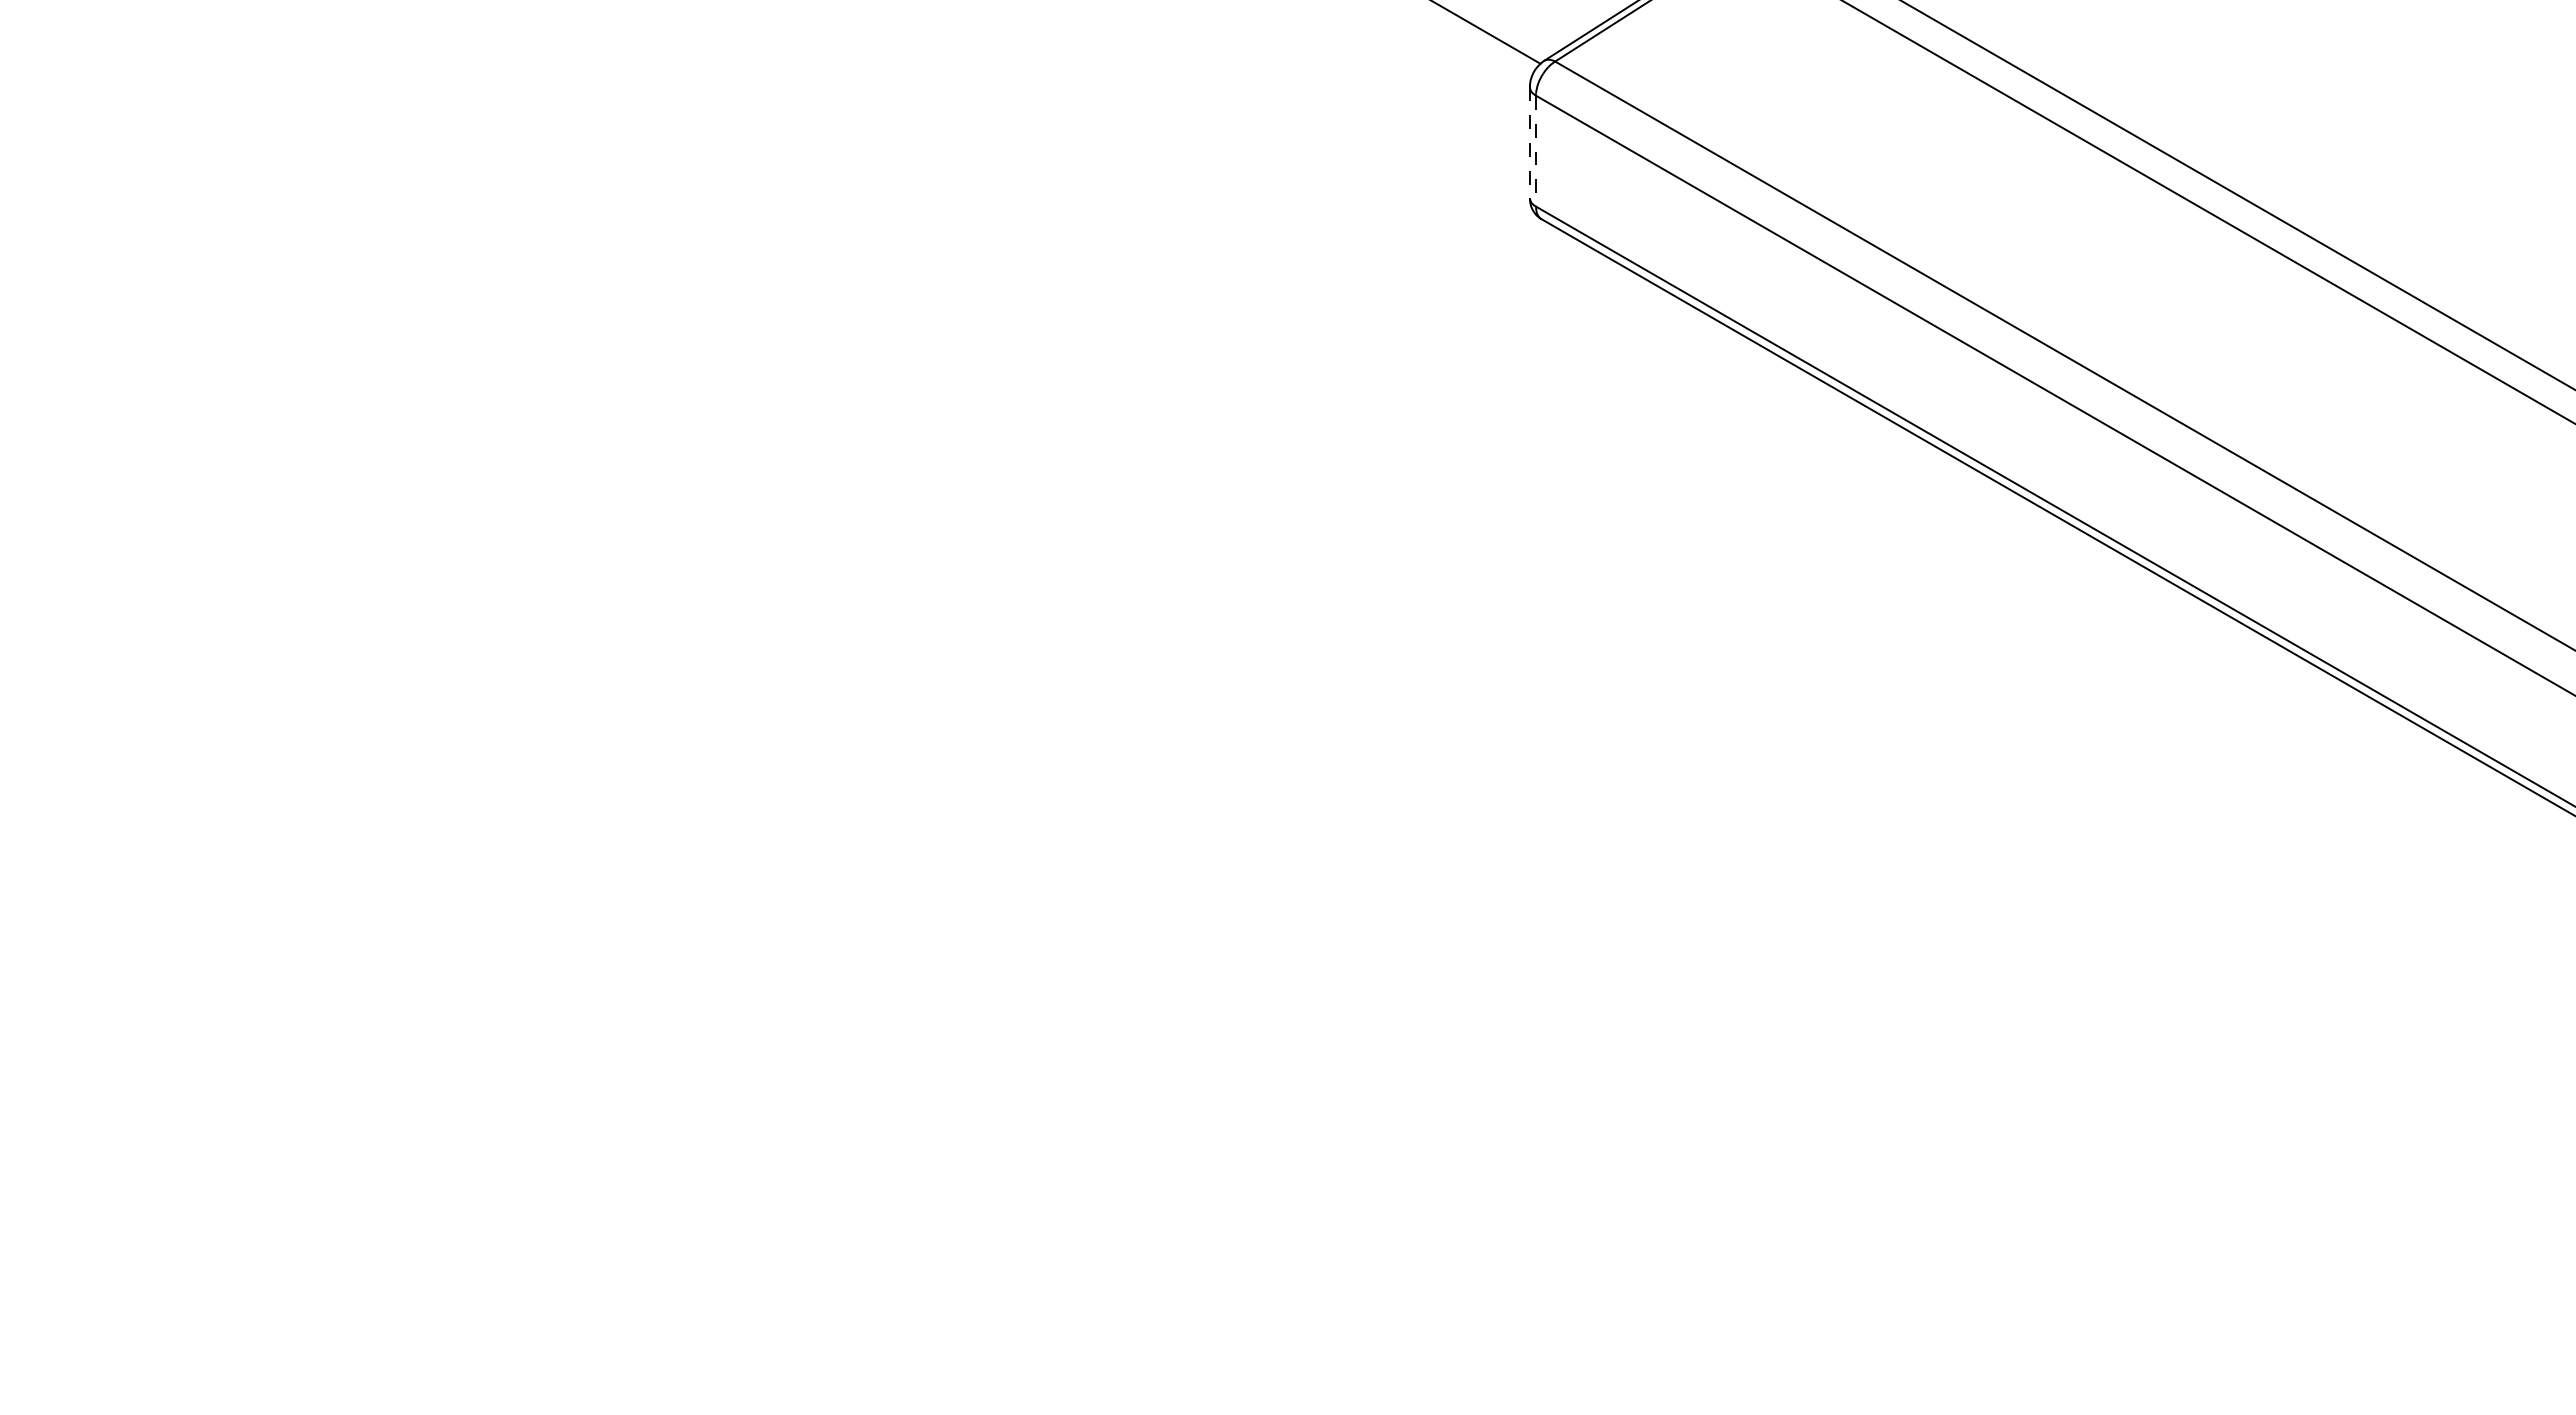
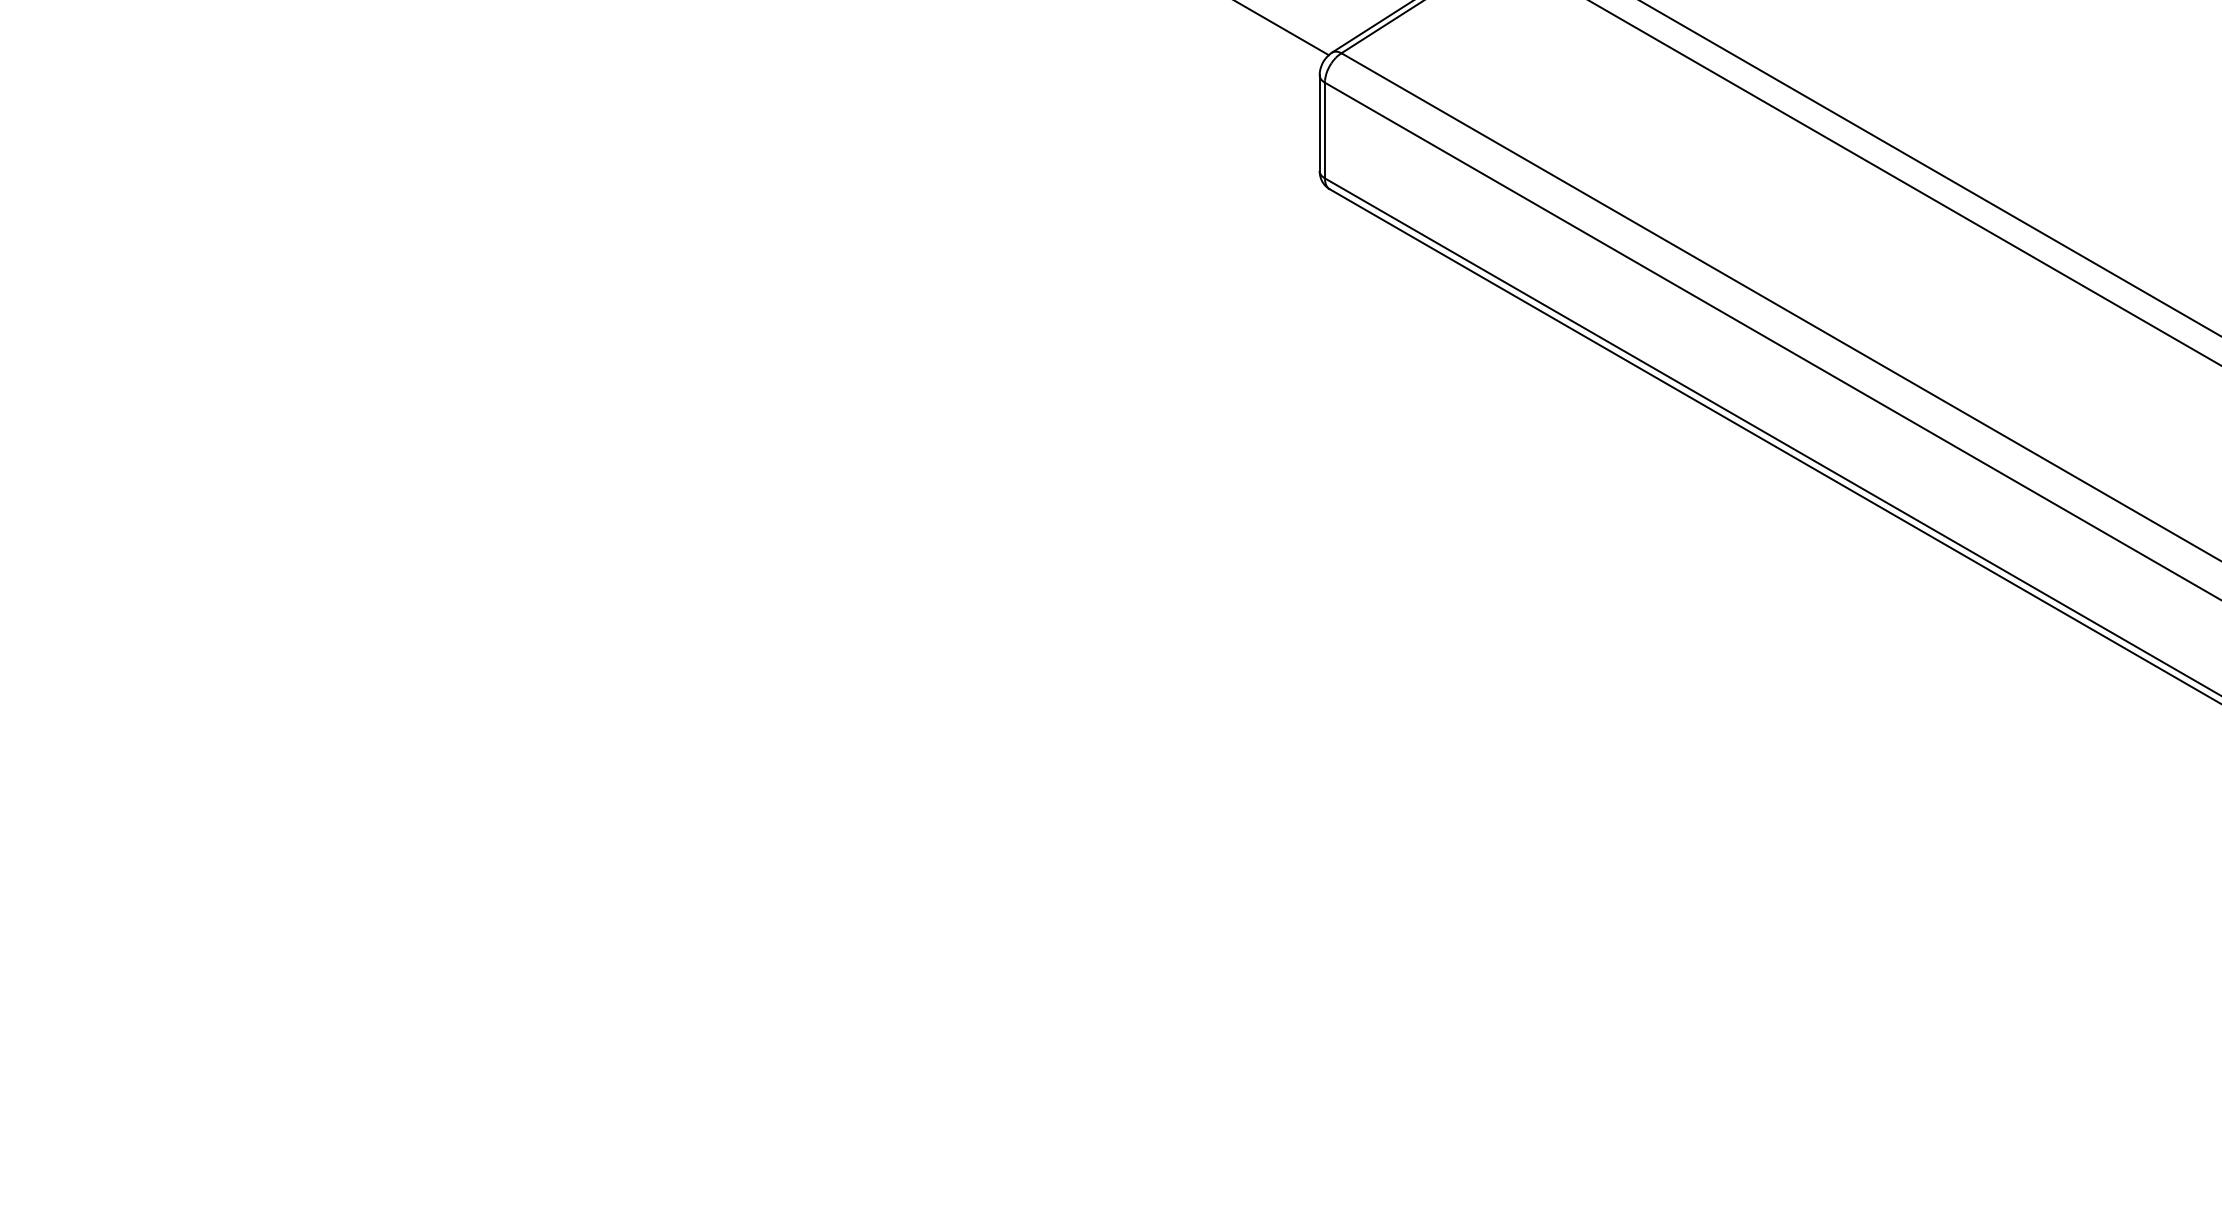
line: (1529, 142) -> (1319, 123), dashed -> solid
line: (1536, 151) -> (1325, 130), dashed -> solid

